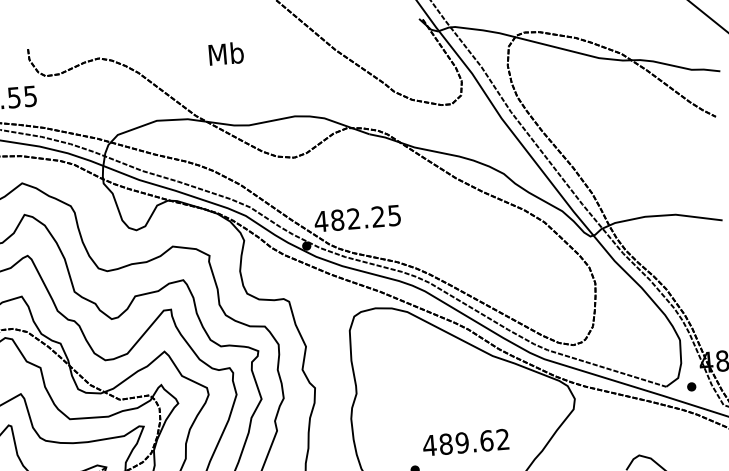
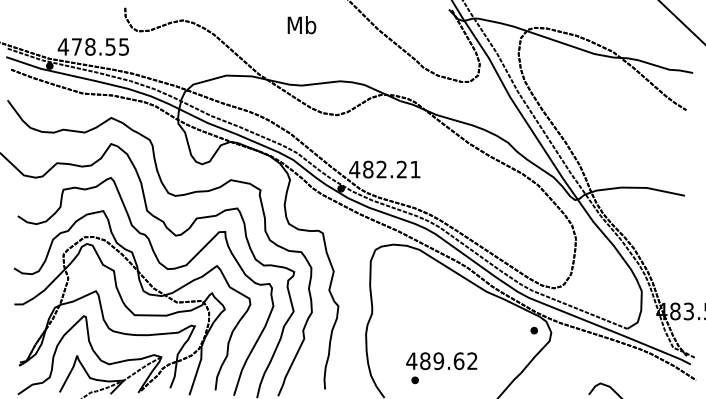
text: (225, 54) -> (301, 25), moved
text: (394, 215) -> (415, 169), 482.25 -> 482.21
part: (690, 386) -> (533, 330), moved
text: (465, 441) -> (441, 360), moved

